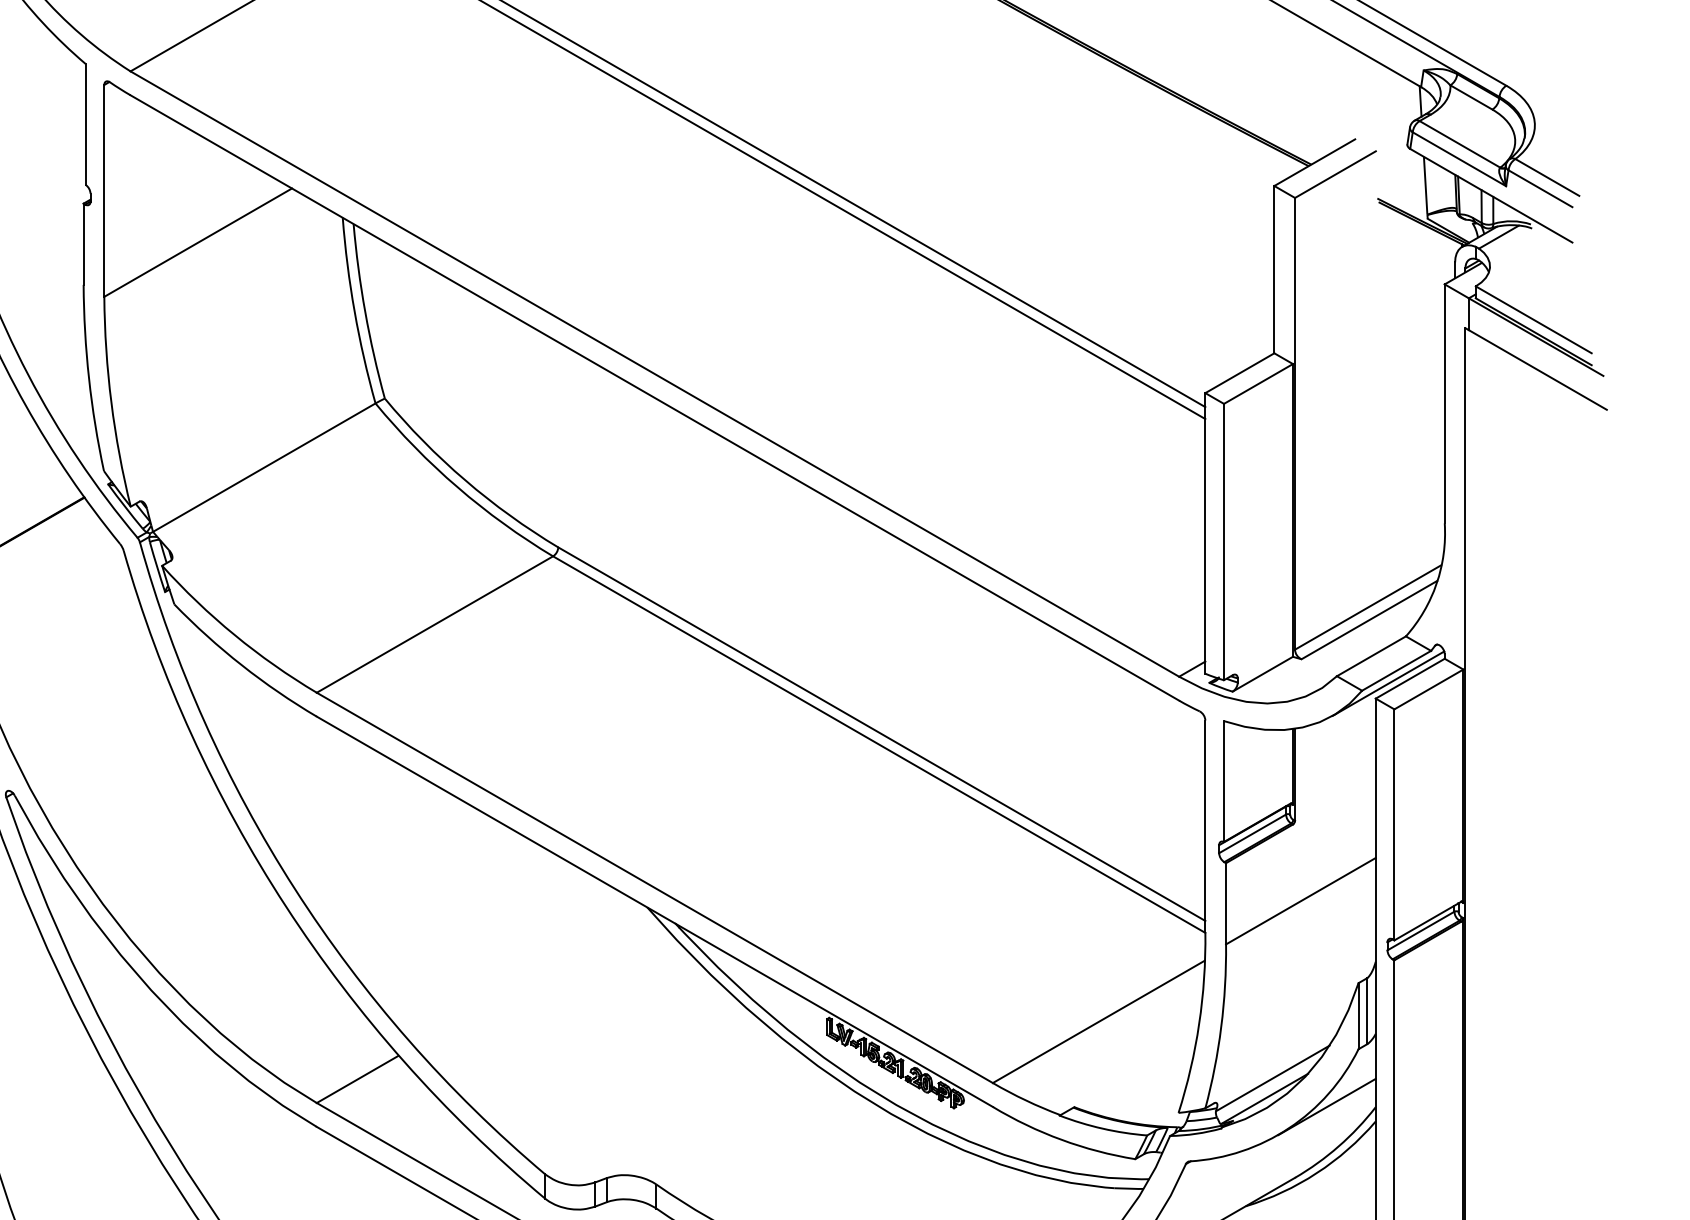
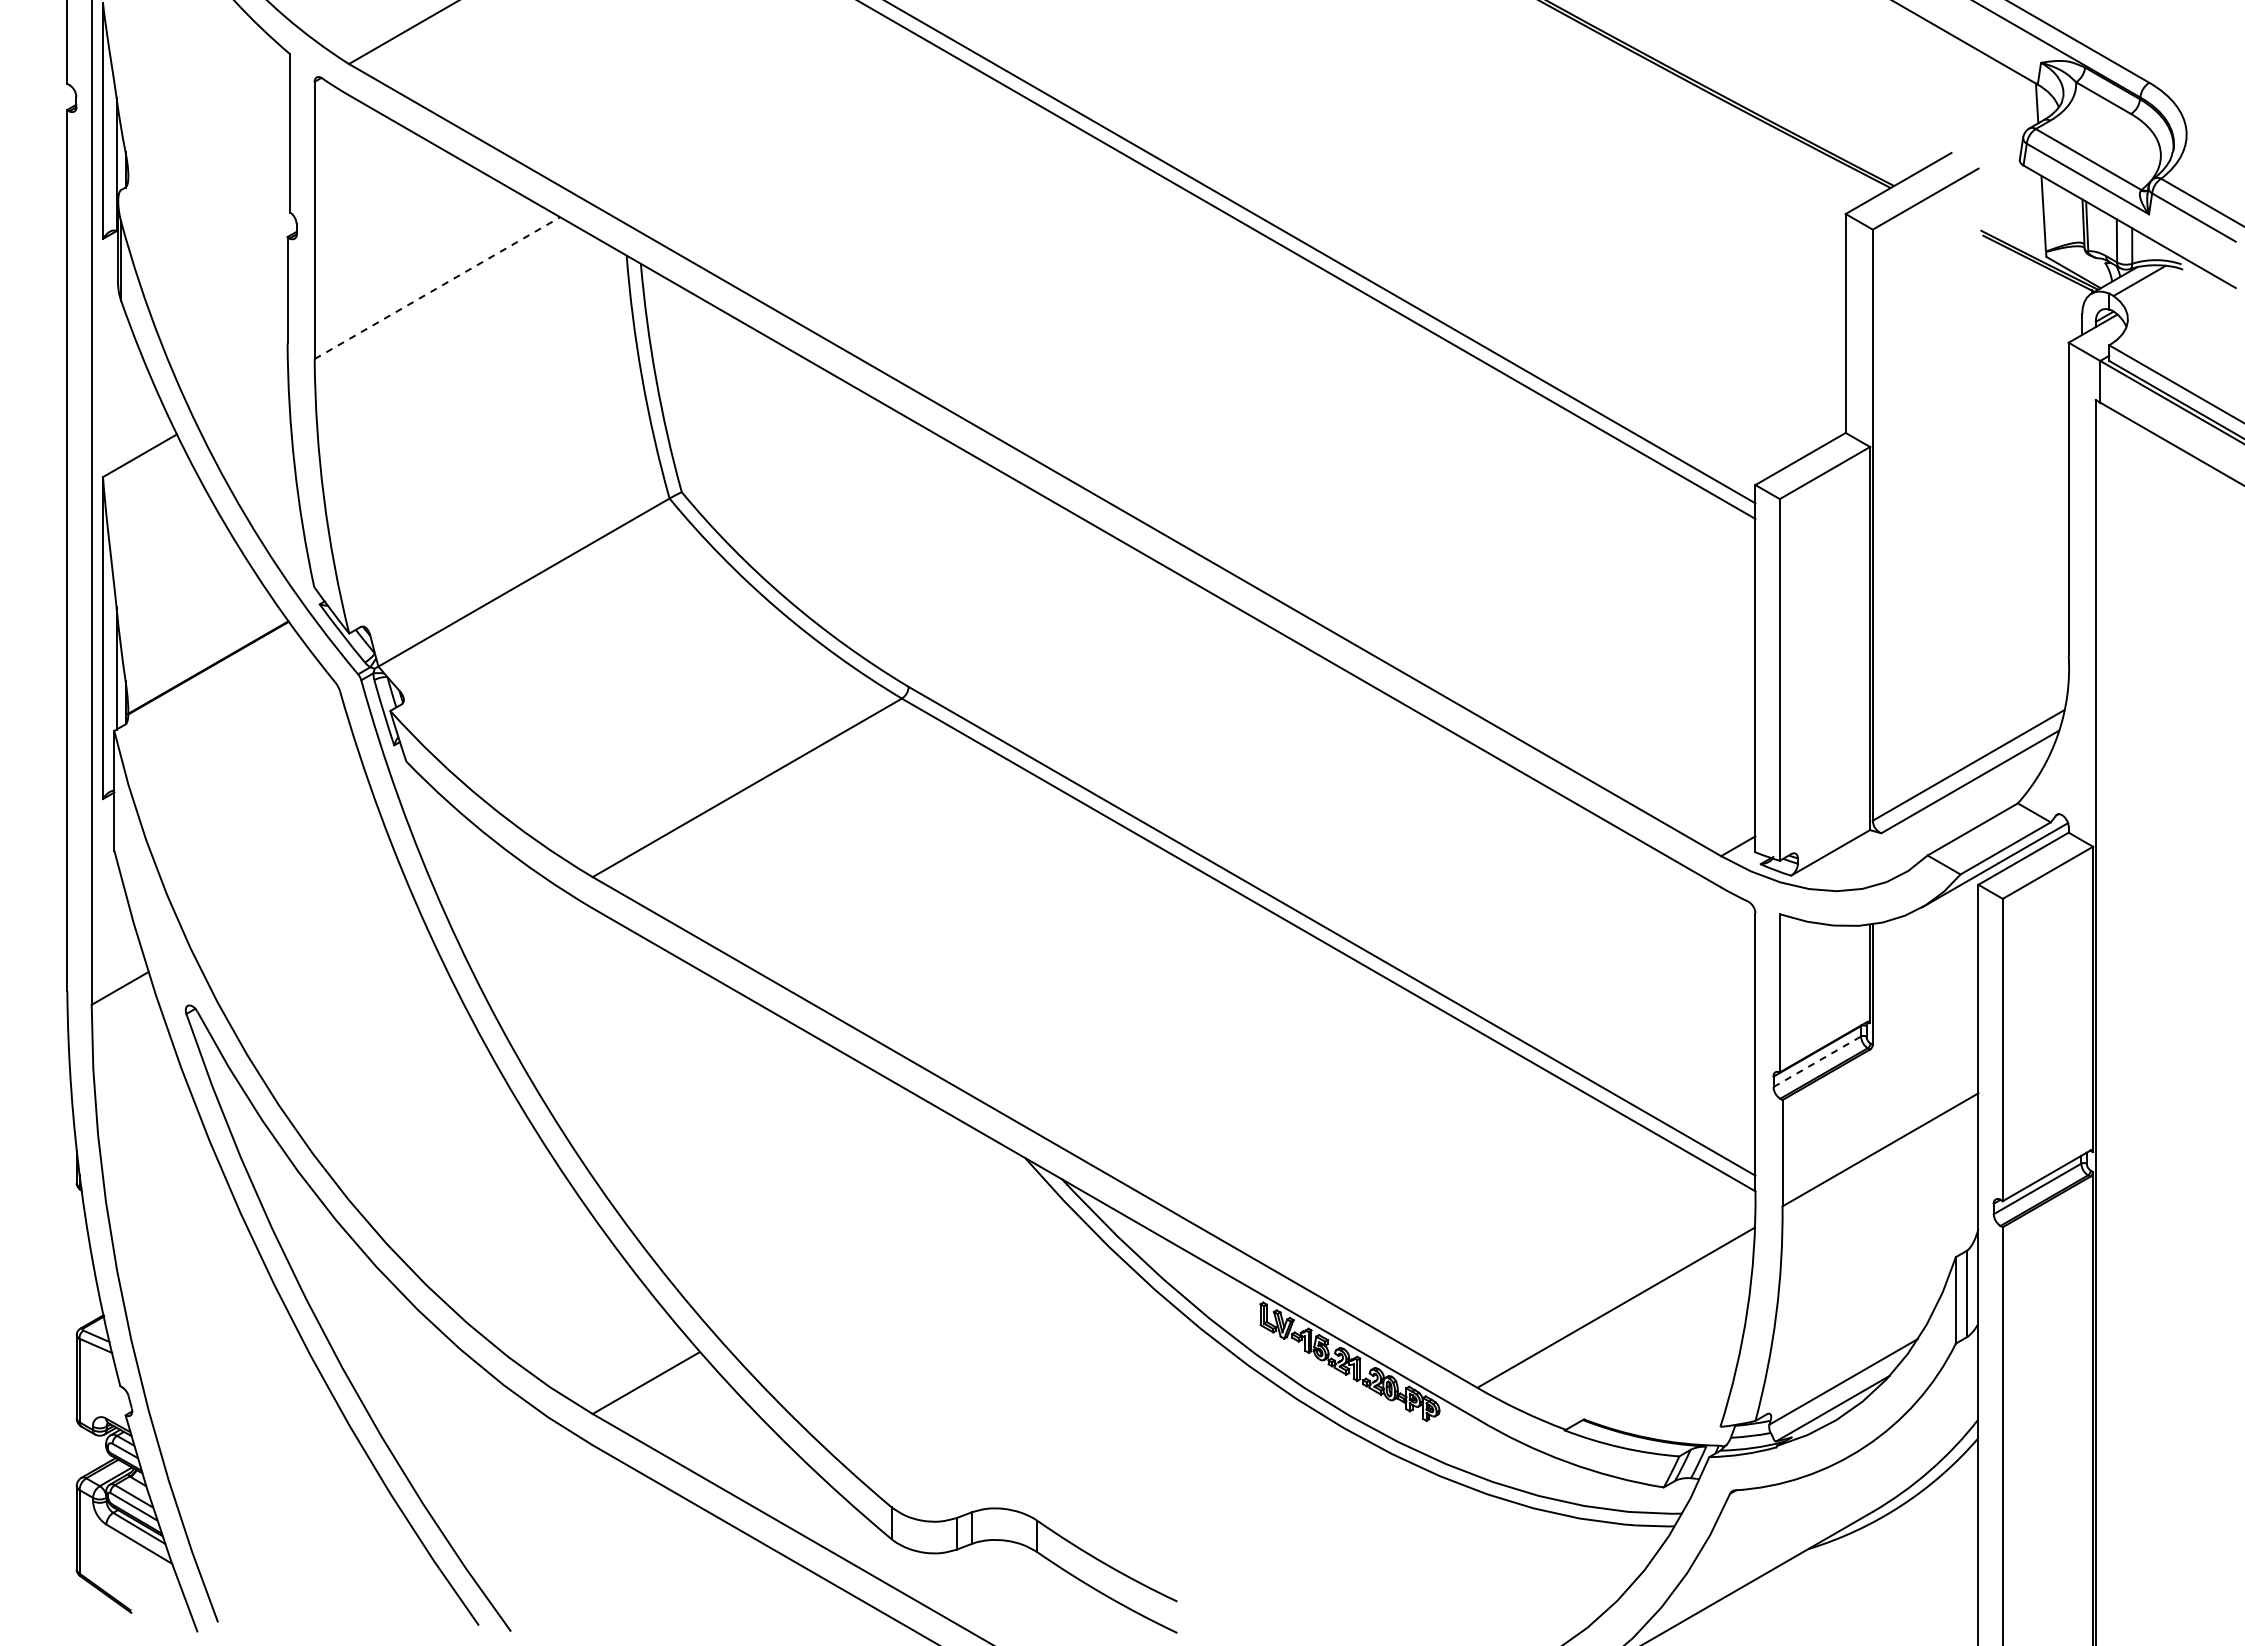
line: (198, 242) -> (437, 288), solid -> dashed
line: (1252, 833) -> (1817, 1061), solid -> dashed
line: (1326, 1107) -> (1914, 1419), removed

